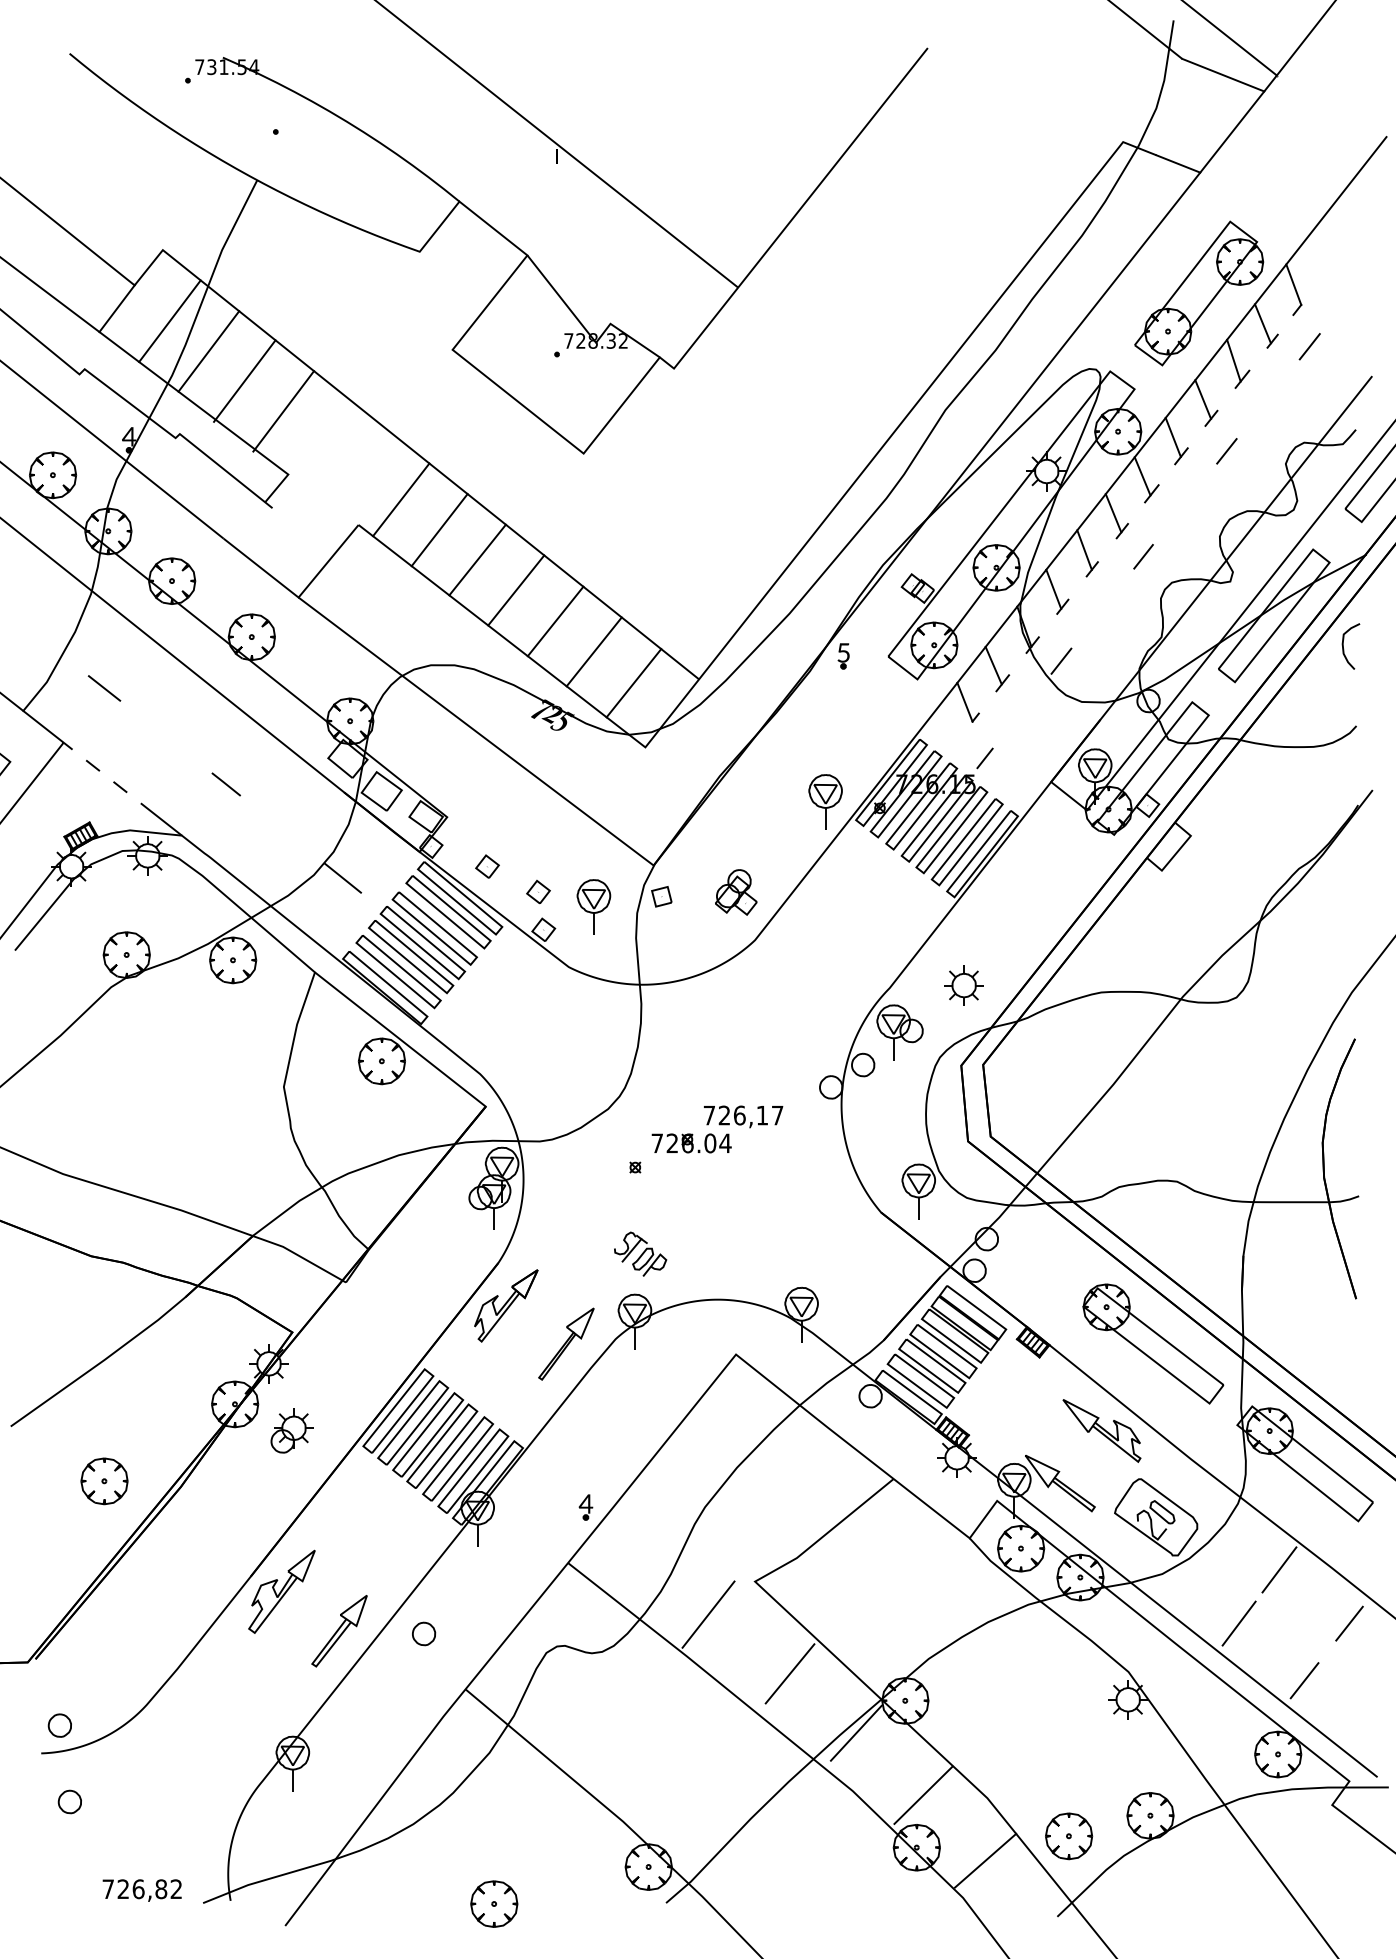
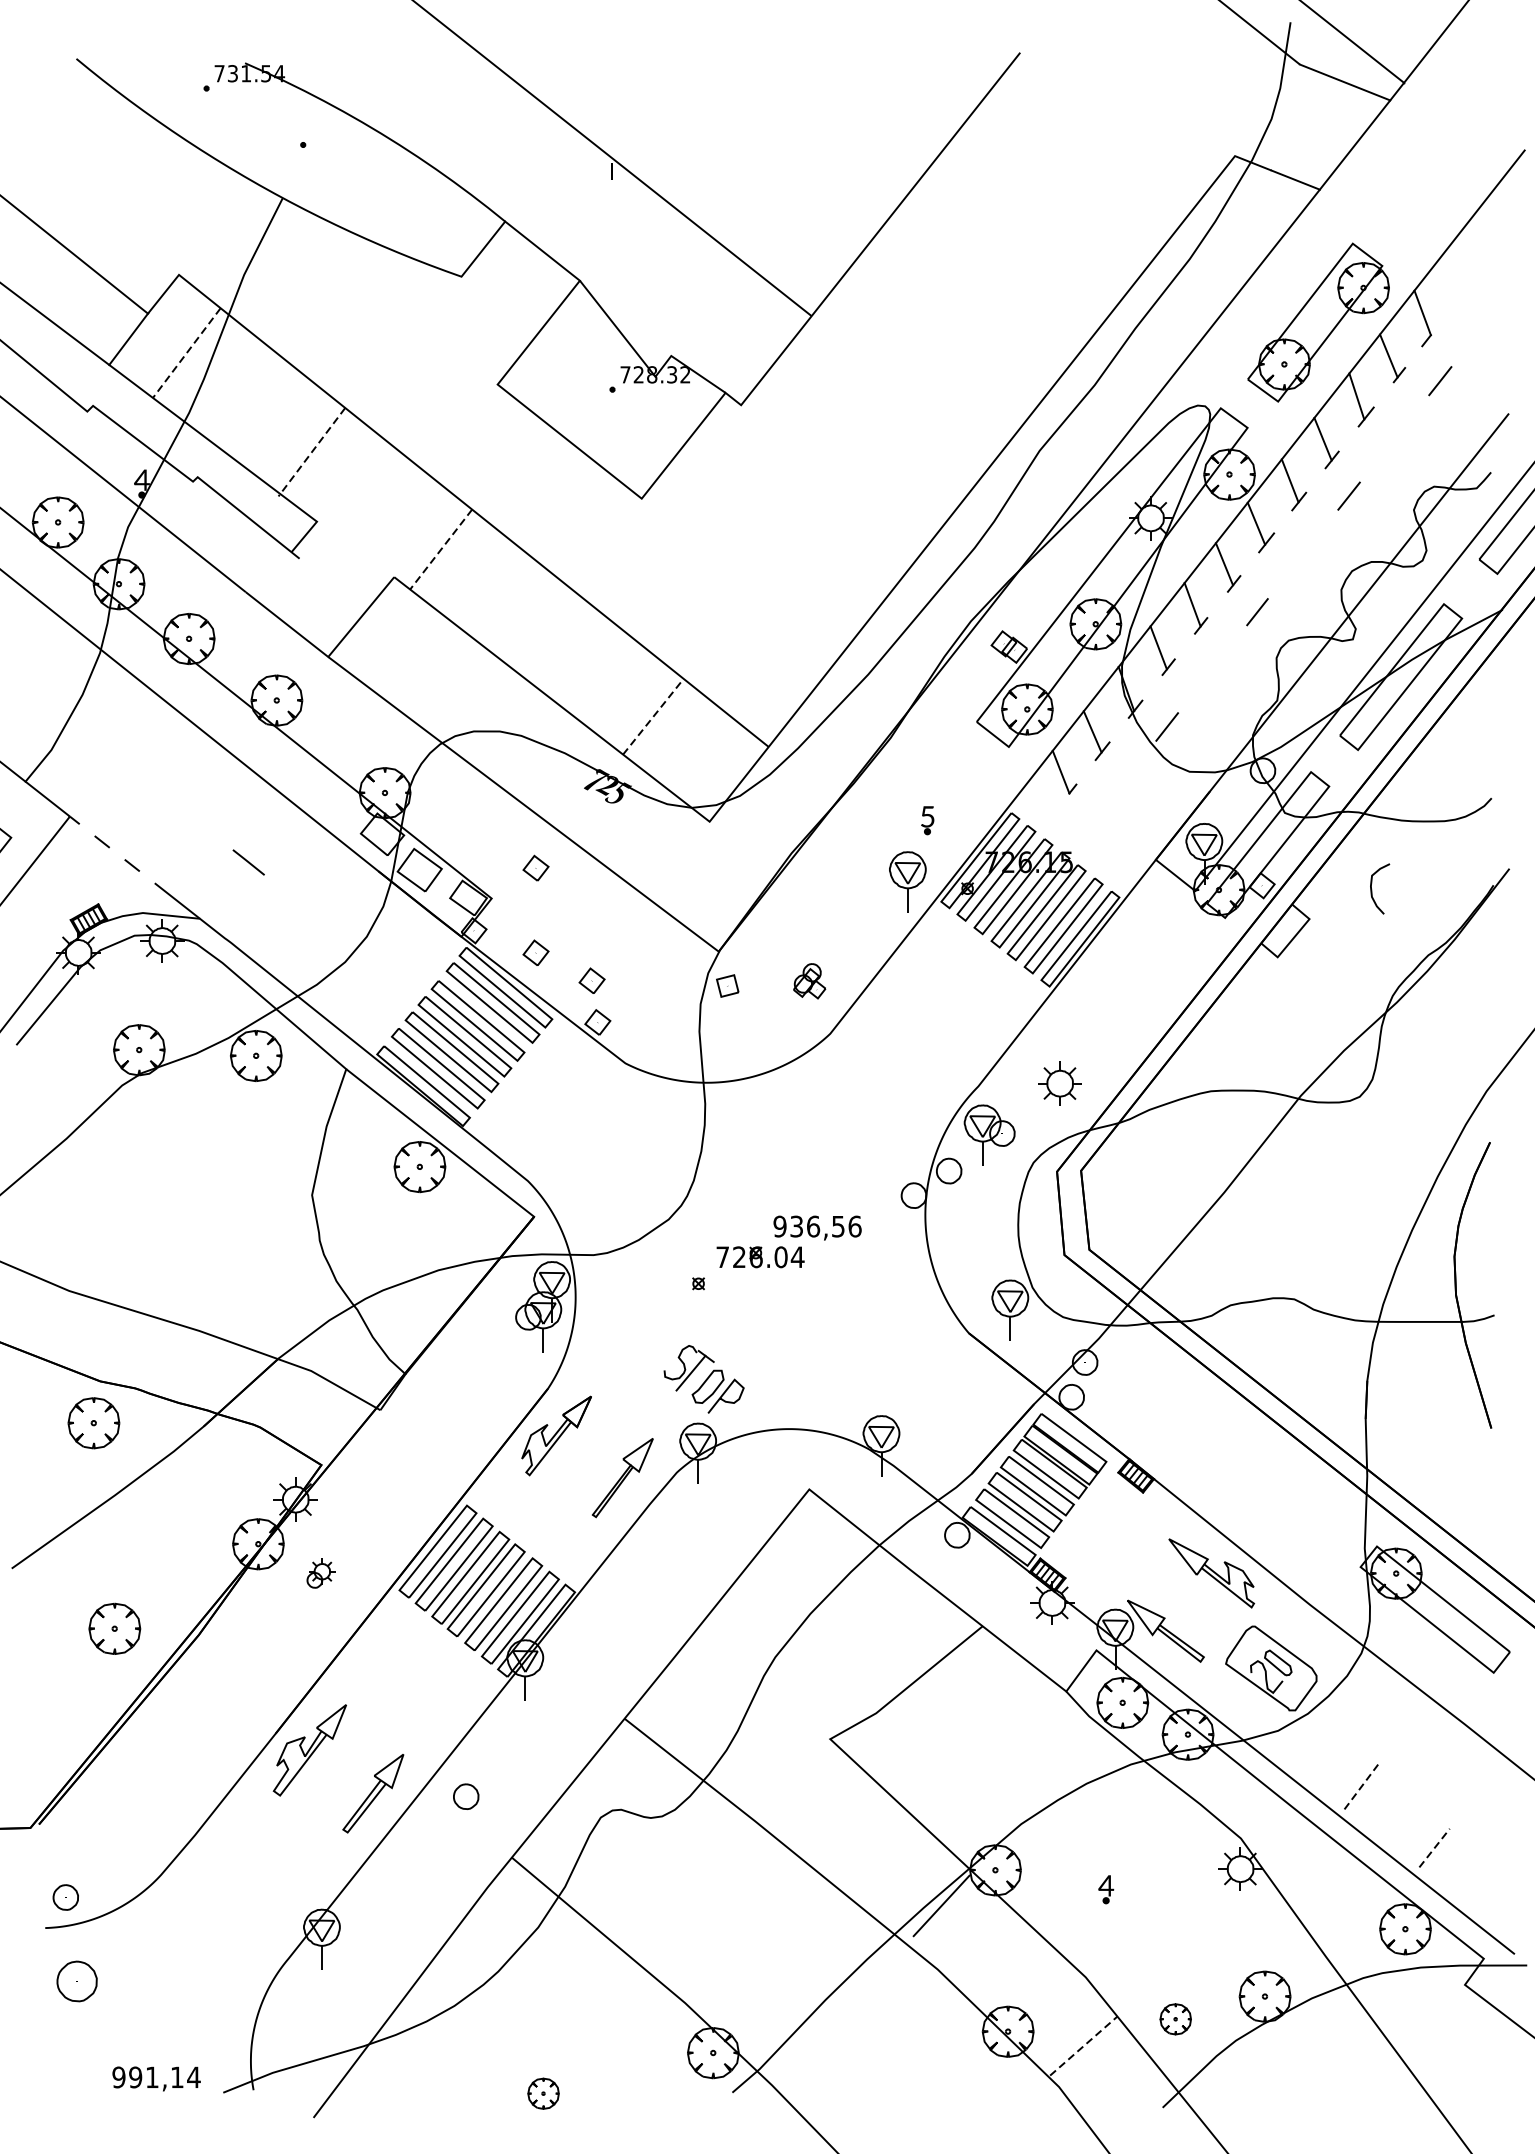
line: (169, 321) -> (186, 353), solid -> dashed
line: (208, 351) -> (229, 386), removed
line: (244, 380) -> (268, 418), removed
line: (283, 411) -> (311, 452), solid -> dashed
line: (401, 499) -> (441, 549), solid -> dashed
line: (439, 530) -> (483, 583), removed
line: (477, 559) -> (525, 615), removed
line: (516, 590) -> (567, 649), removed
line: (555, 621) -> (610, 683), removed
curve: (1344, 649) -> (1372, 892), moved
line: (594, 651) -> (653, 716), solid -> dashed
part: (843, 656) -> (927, 820), moved
line: (633, 683) -> (696, 751), removed
line: (104, 688) -> (114, 756), removed
line: (984, 758) -> (1082, 833), removed
part: (487, 789) -> (536, 868), added
line: (342, 877) -> (376, 964), removed
part: (736, 892) -> (809, 981), size x0.7
part: (593, 906) -> (652, 996), removed
text: (743, 1115) -> (817, 1226), 726,17 -> 936,56
part: (640, 1253) -> (704, 1378), size x1.4
part: (85, 1294) -> (93, 1423), added
part: (1153, 1343) -> (1268, 1477), removed
part: (291, 1430) -> (320, 1572), size x0.6
part: (585, 1507) -> (1105, 1889), moved
line: (1279, 1569) -> (1406, 1725), removed
line: (708, 1614) -> (779, 1775), removed
line: (1239, 1623) -> (1362, 1785), solid -> dashed
line: (1349, 1623) -> (1483, 1785), removed
line: (789, 1673) -> (868, 1840), removed
line: (1304, 1680) -> (1434, 1847), solid -> dashed
line: (923, 1794) -> (1015, 1973), removed
part: (69, 1801) -> (76, 1980), size x1.6
part: (1069, 1836) -> (1176, 2019), size x0.6
line: (985, 1860) -> (1083, 2045), solid -> dashed
text: (142, 1889) -> (156, 2077), 726,82 -> 991,14
part: (494, 1903) -> (543, 2093), size x0.6

